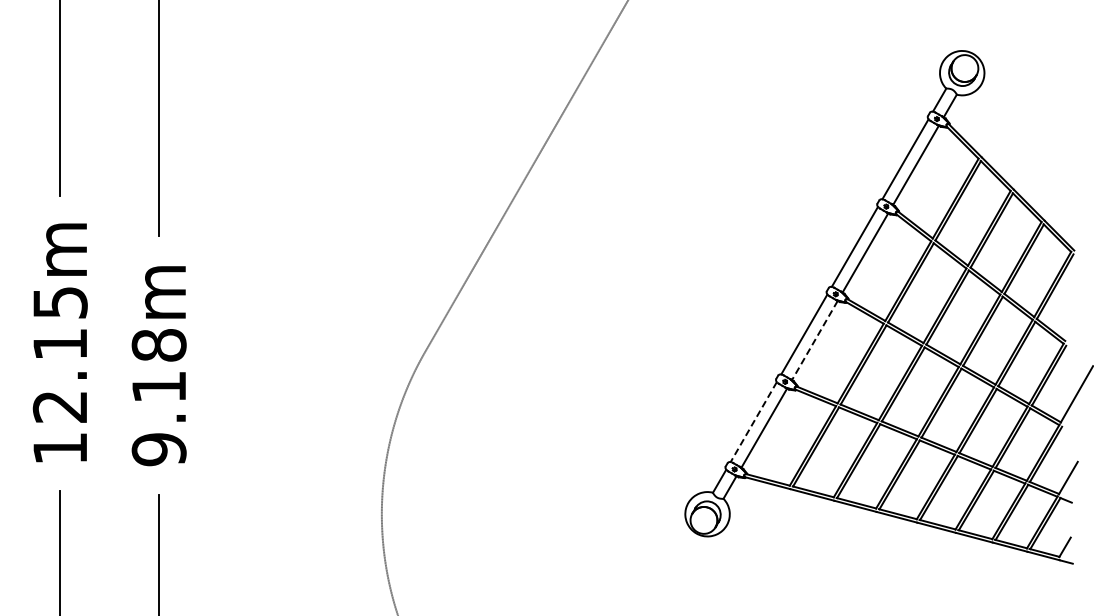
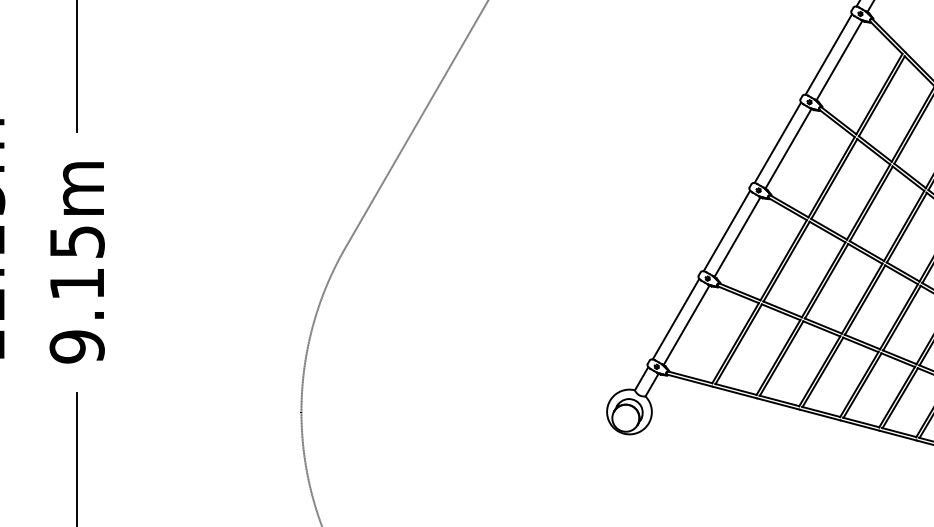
line: (814, 340) -> (737, 237), dashed -> solid
text: (158, 345) -> (76, 242), 9.18m -> 9.15m
line: (753, 422) -> (675, 319), dashed -> solid

